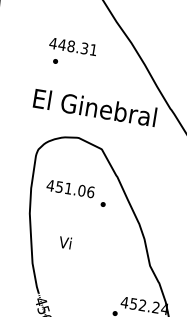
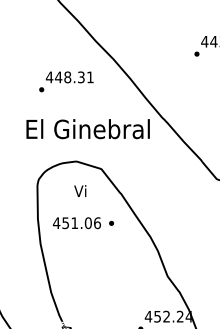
text: (72, 46) -> (69, 77), moved
text: (70, 189) -> (76, 223), moved
text: (65, 242) -> (80, 190), moved

